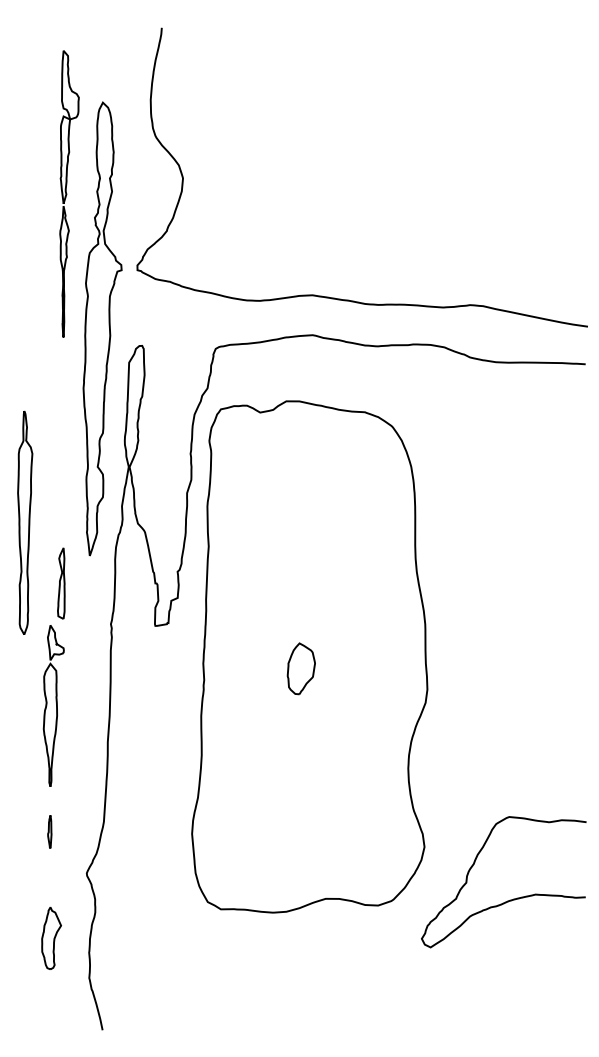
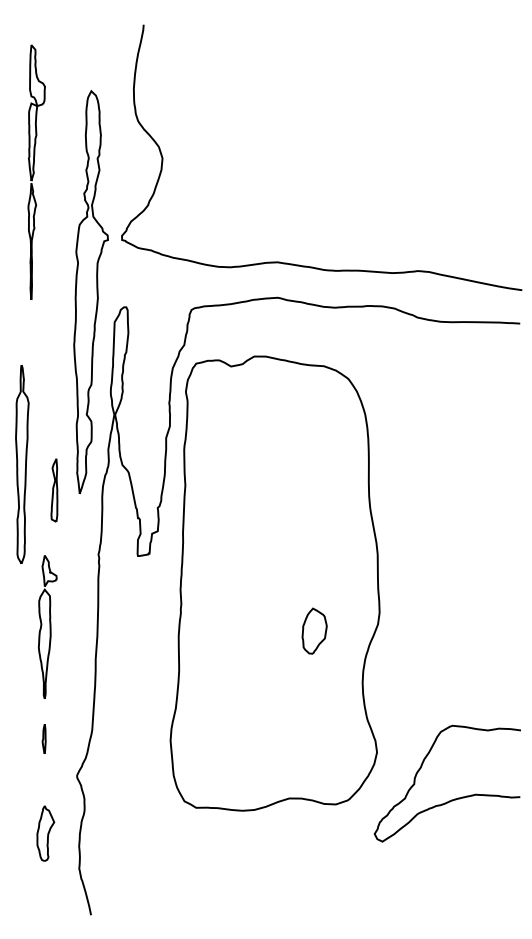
part: (69, 193) -> (36, 171), moved
part: (61, 583) -> (54, 490), moved
part: (301, 668) -> (314, 630), moved

